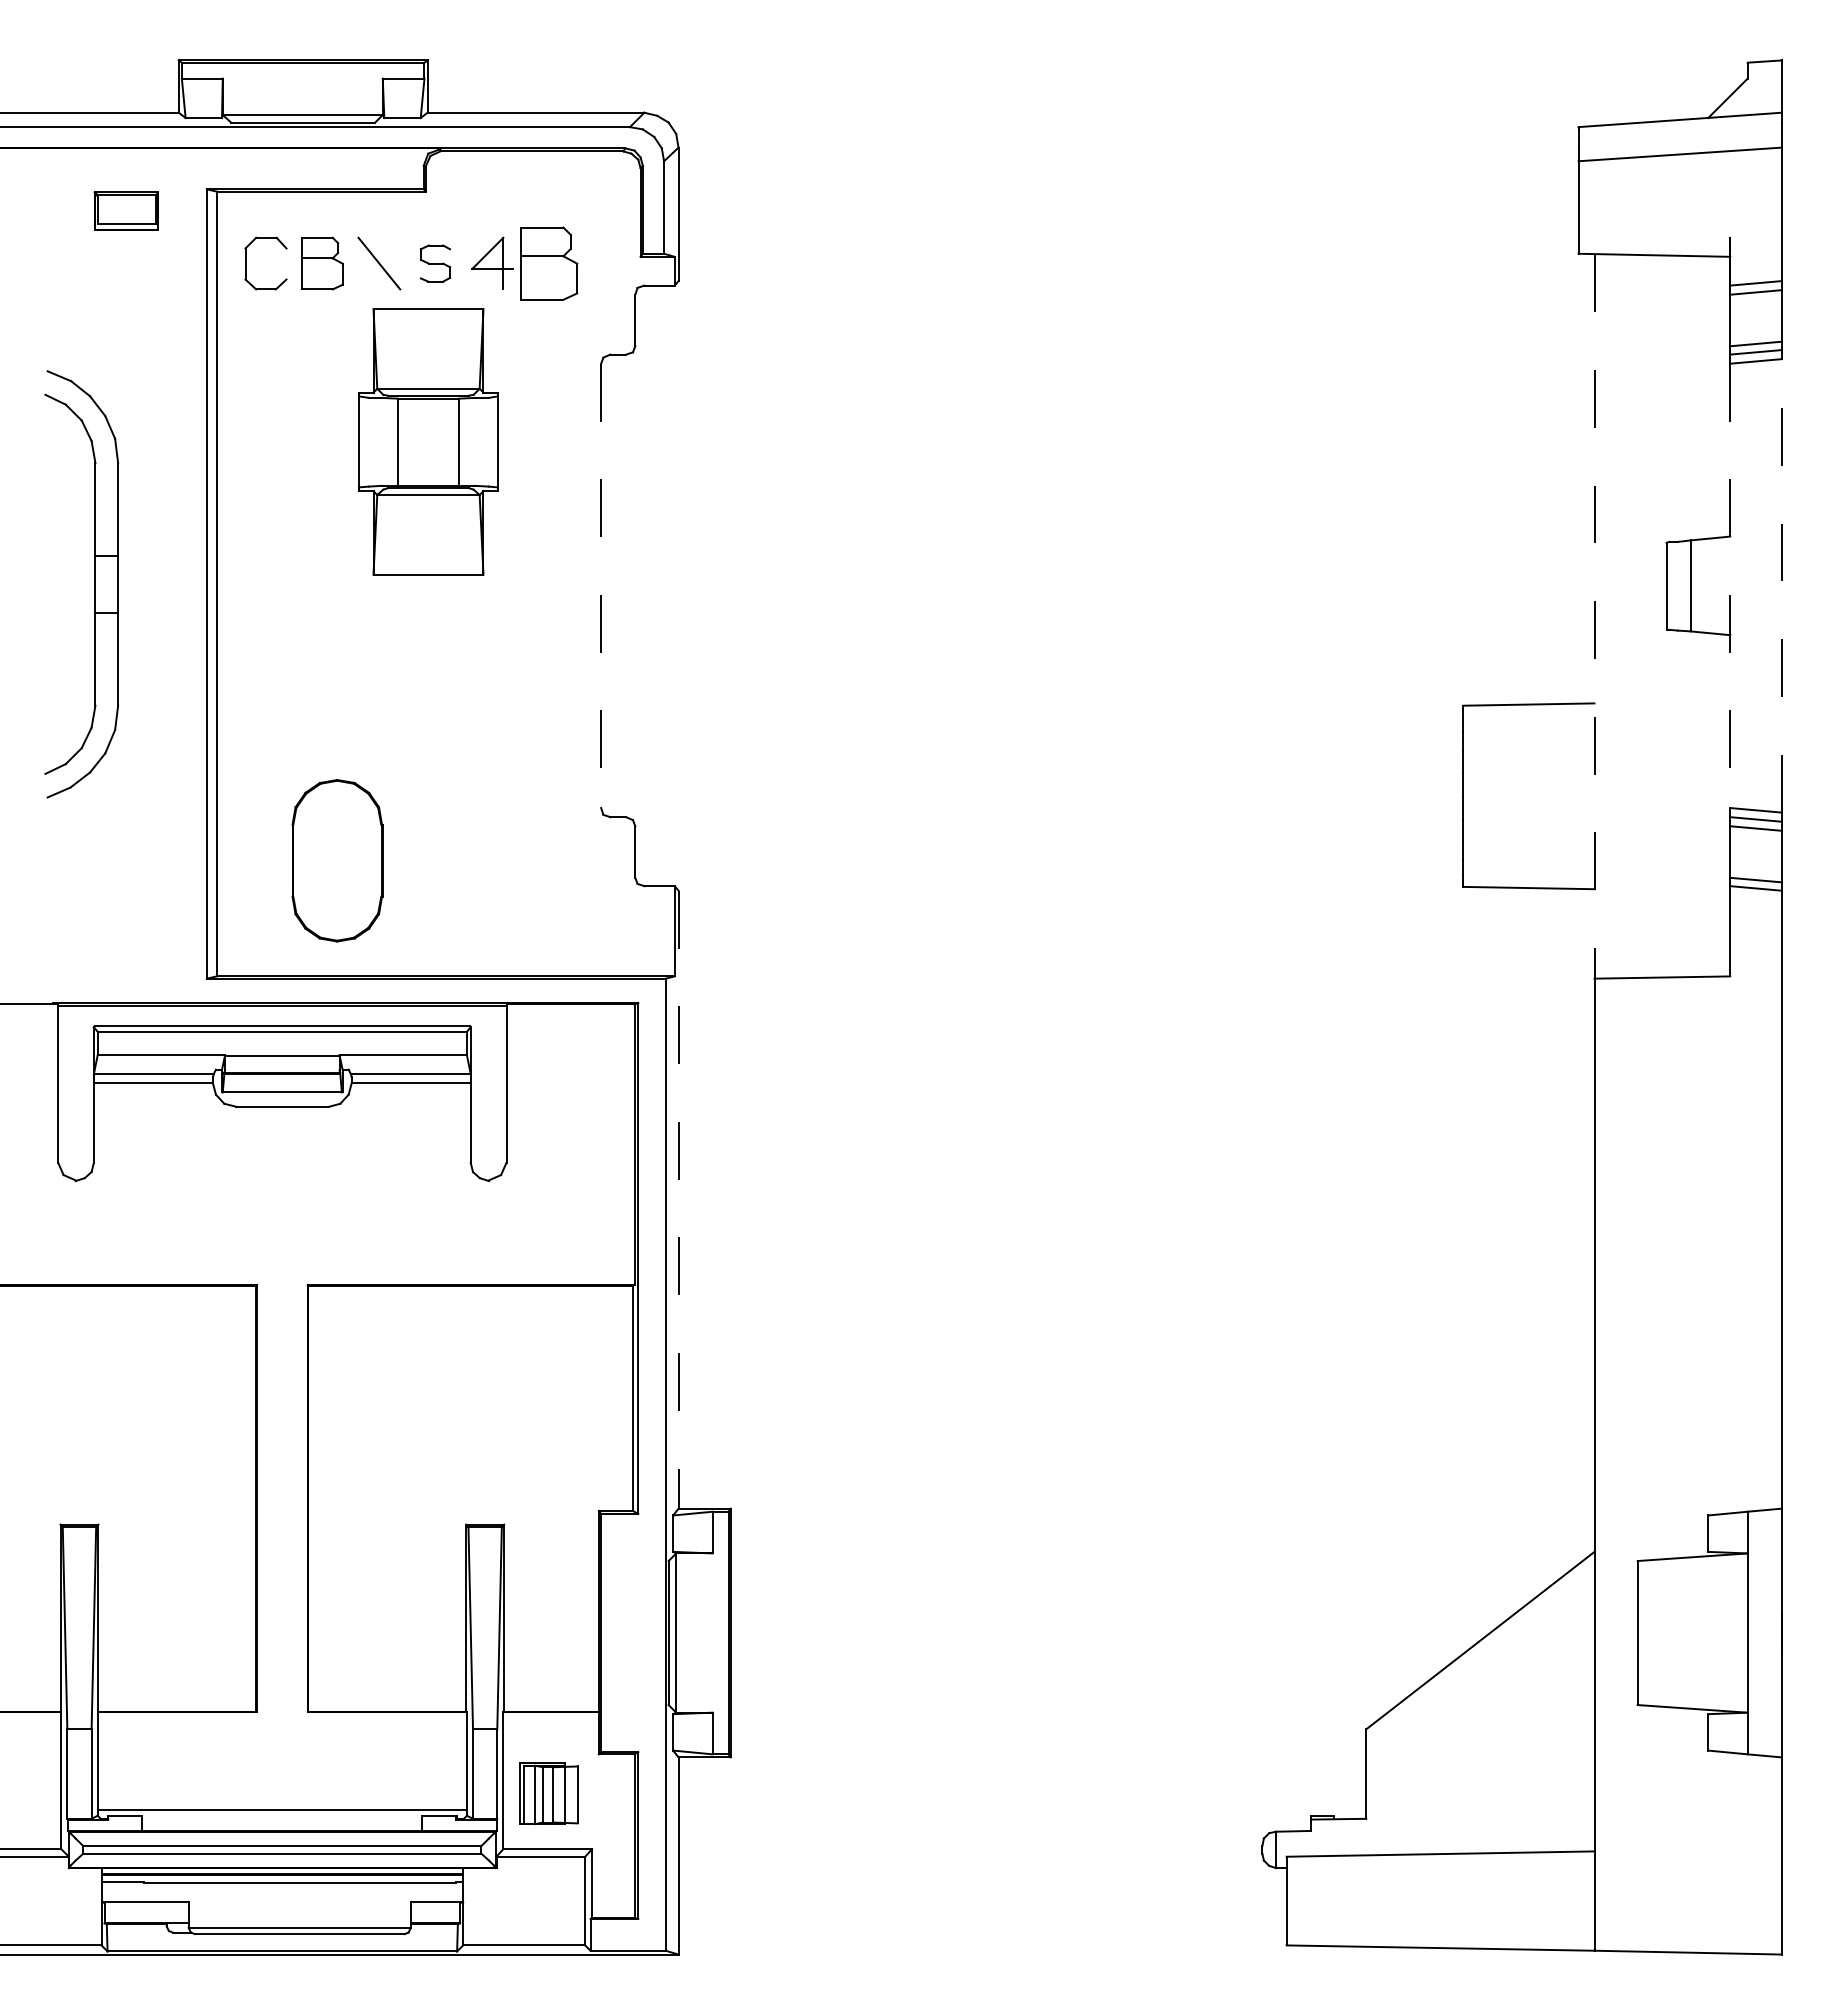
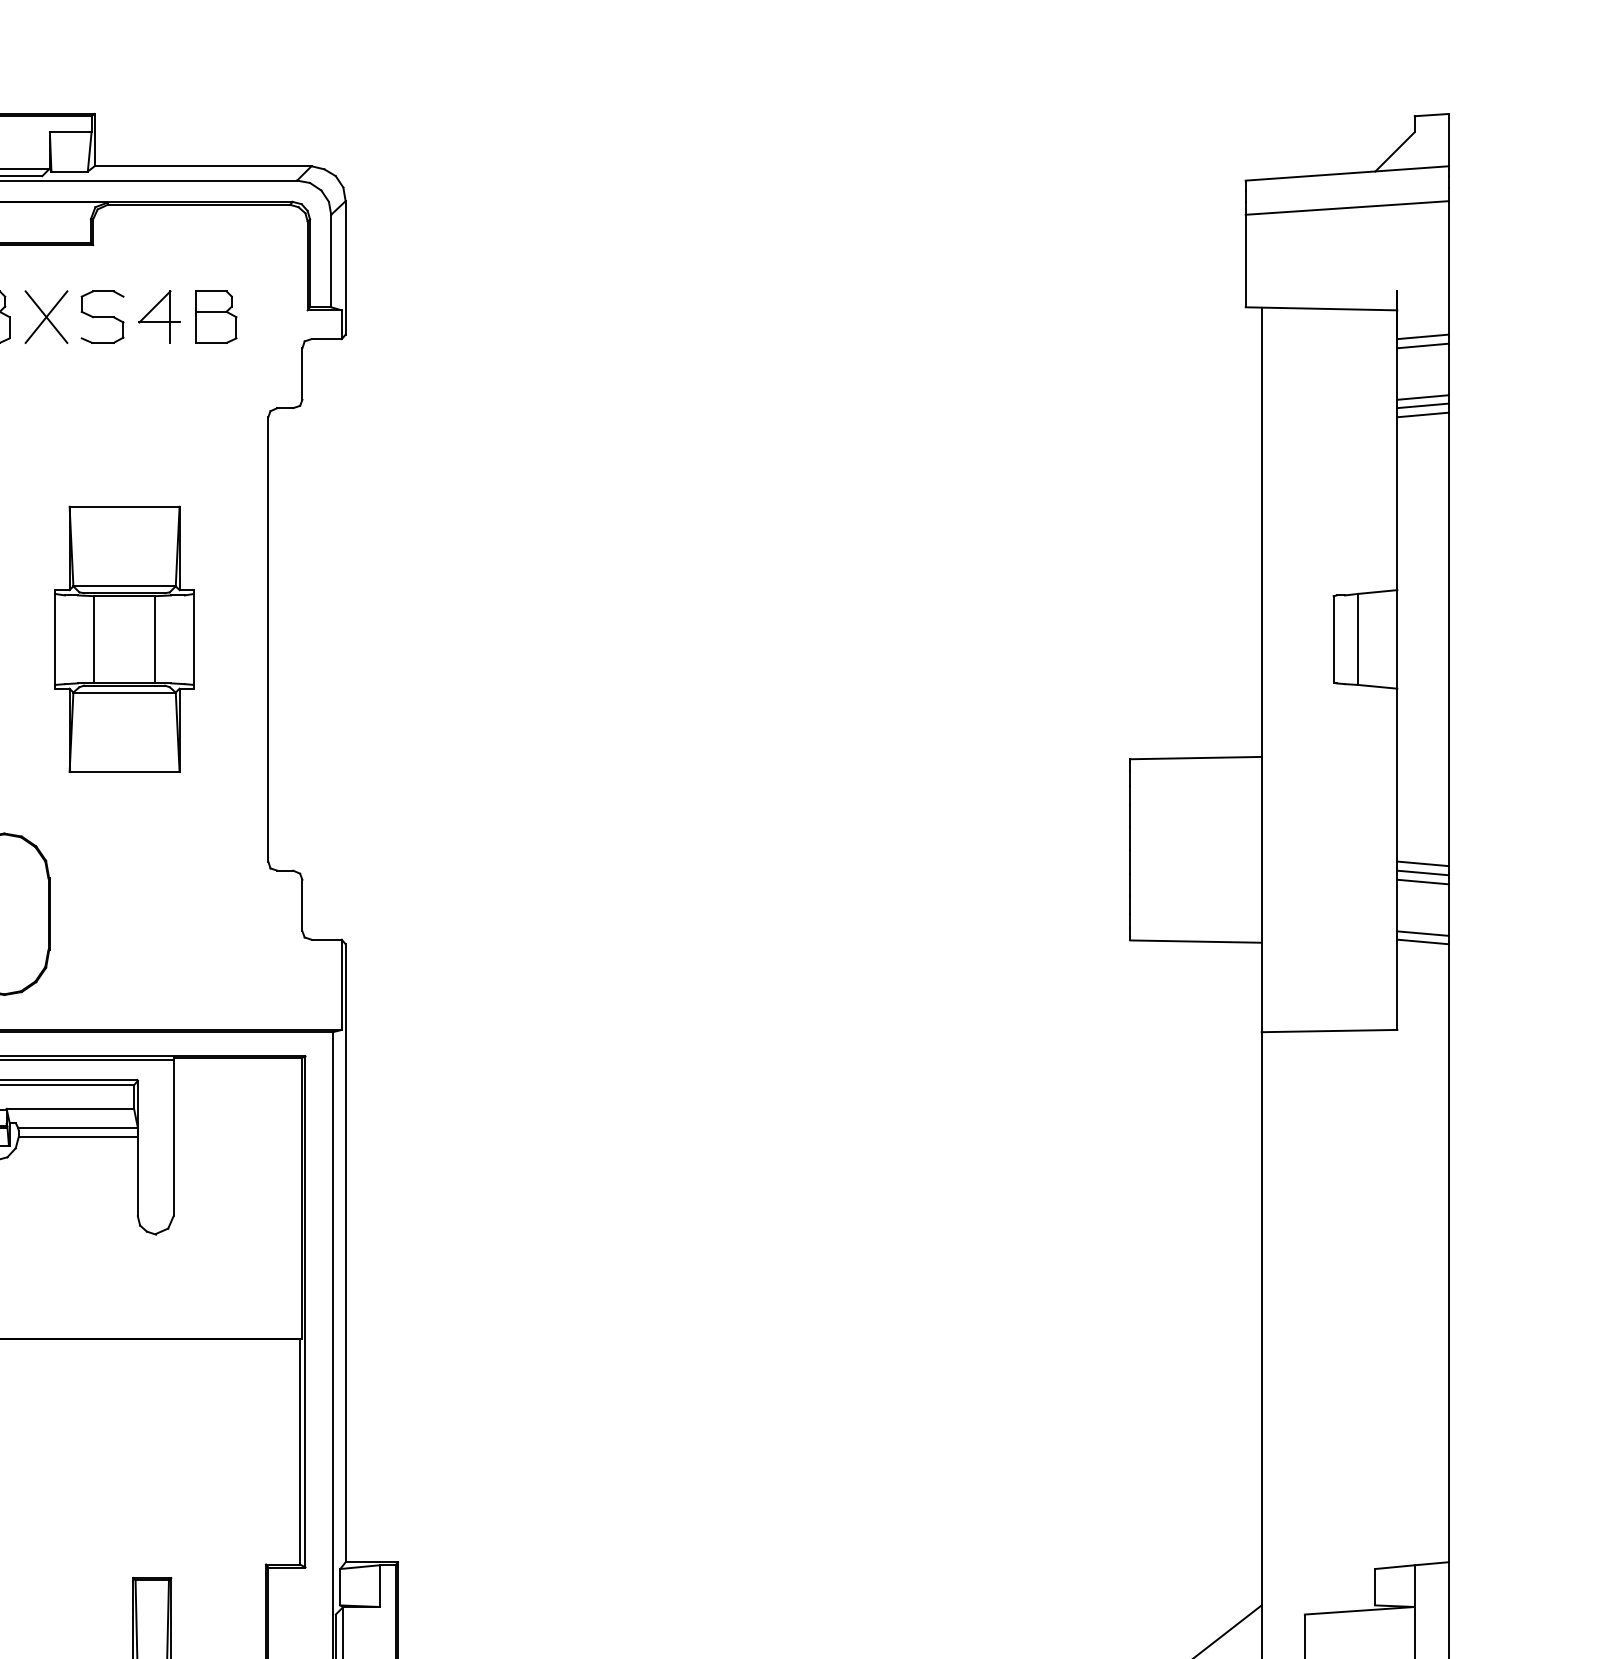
line: (379, 263) -> (46, 317), added
part: (435, 263) -> (102, 317), size x1.43
part: (549, 263) -> (216, 317), size x0.71
part: (428, 441) -> (124, 639), moved
line: (1781, 585) -> (1448, 639), dashed -> solid
line: (601, 586) -> (268, 640), dashed -> solid
line: (1730, 586) -> (1397, 640), dashed -> solid
line: (1594, 617) -> (1261, 671), dashed -> solid
line: (678, 1199) -> (345, 1253), dashed -> solid

